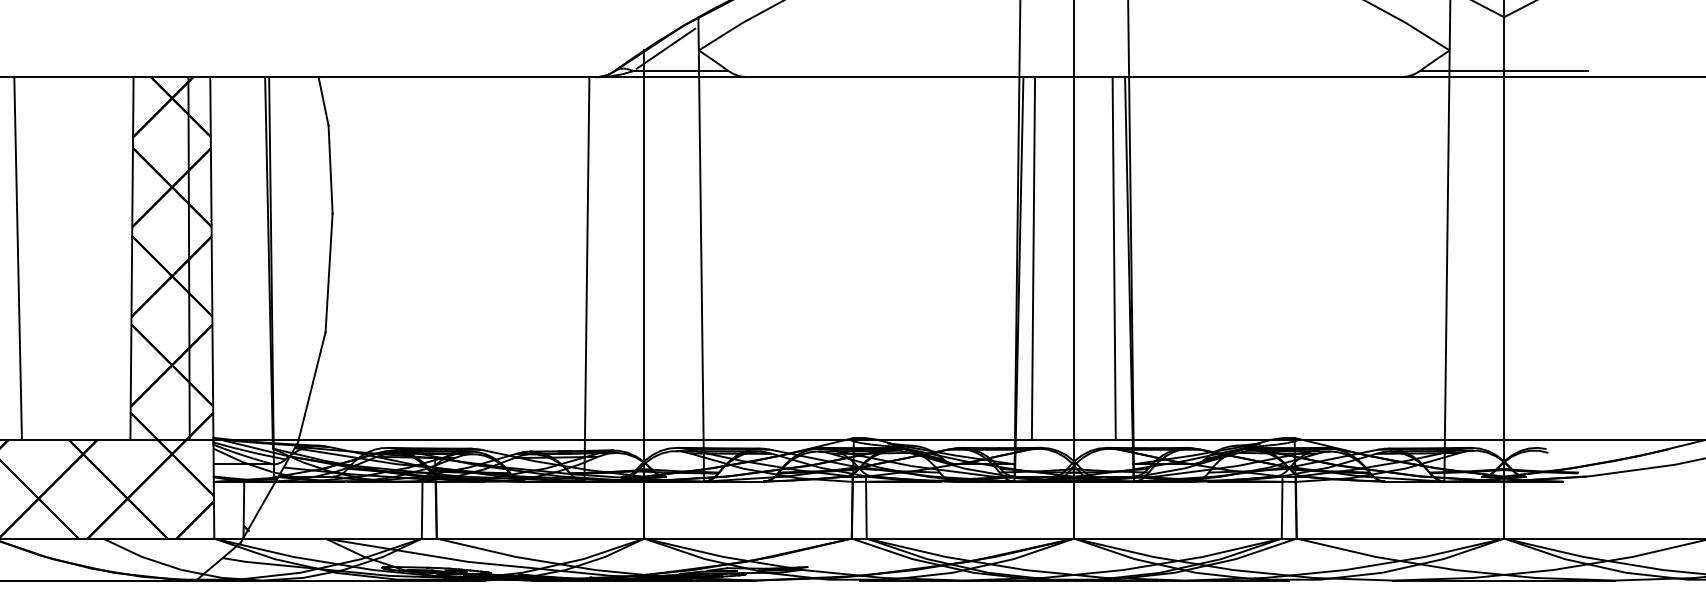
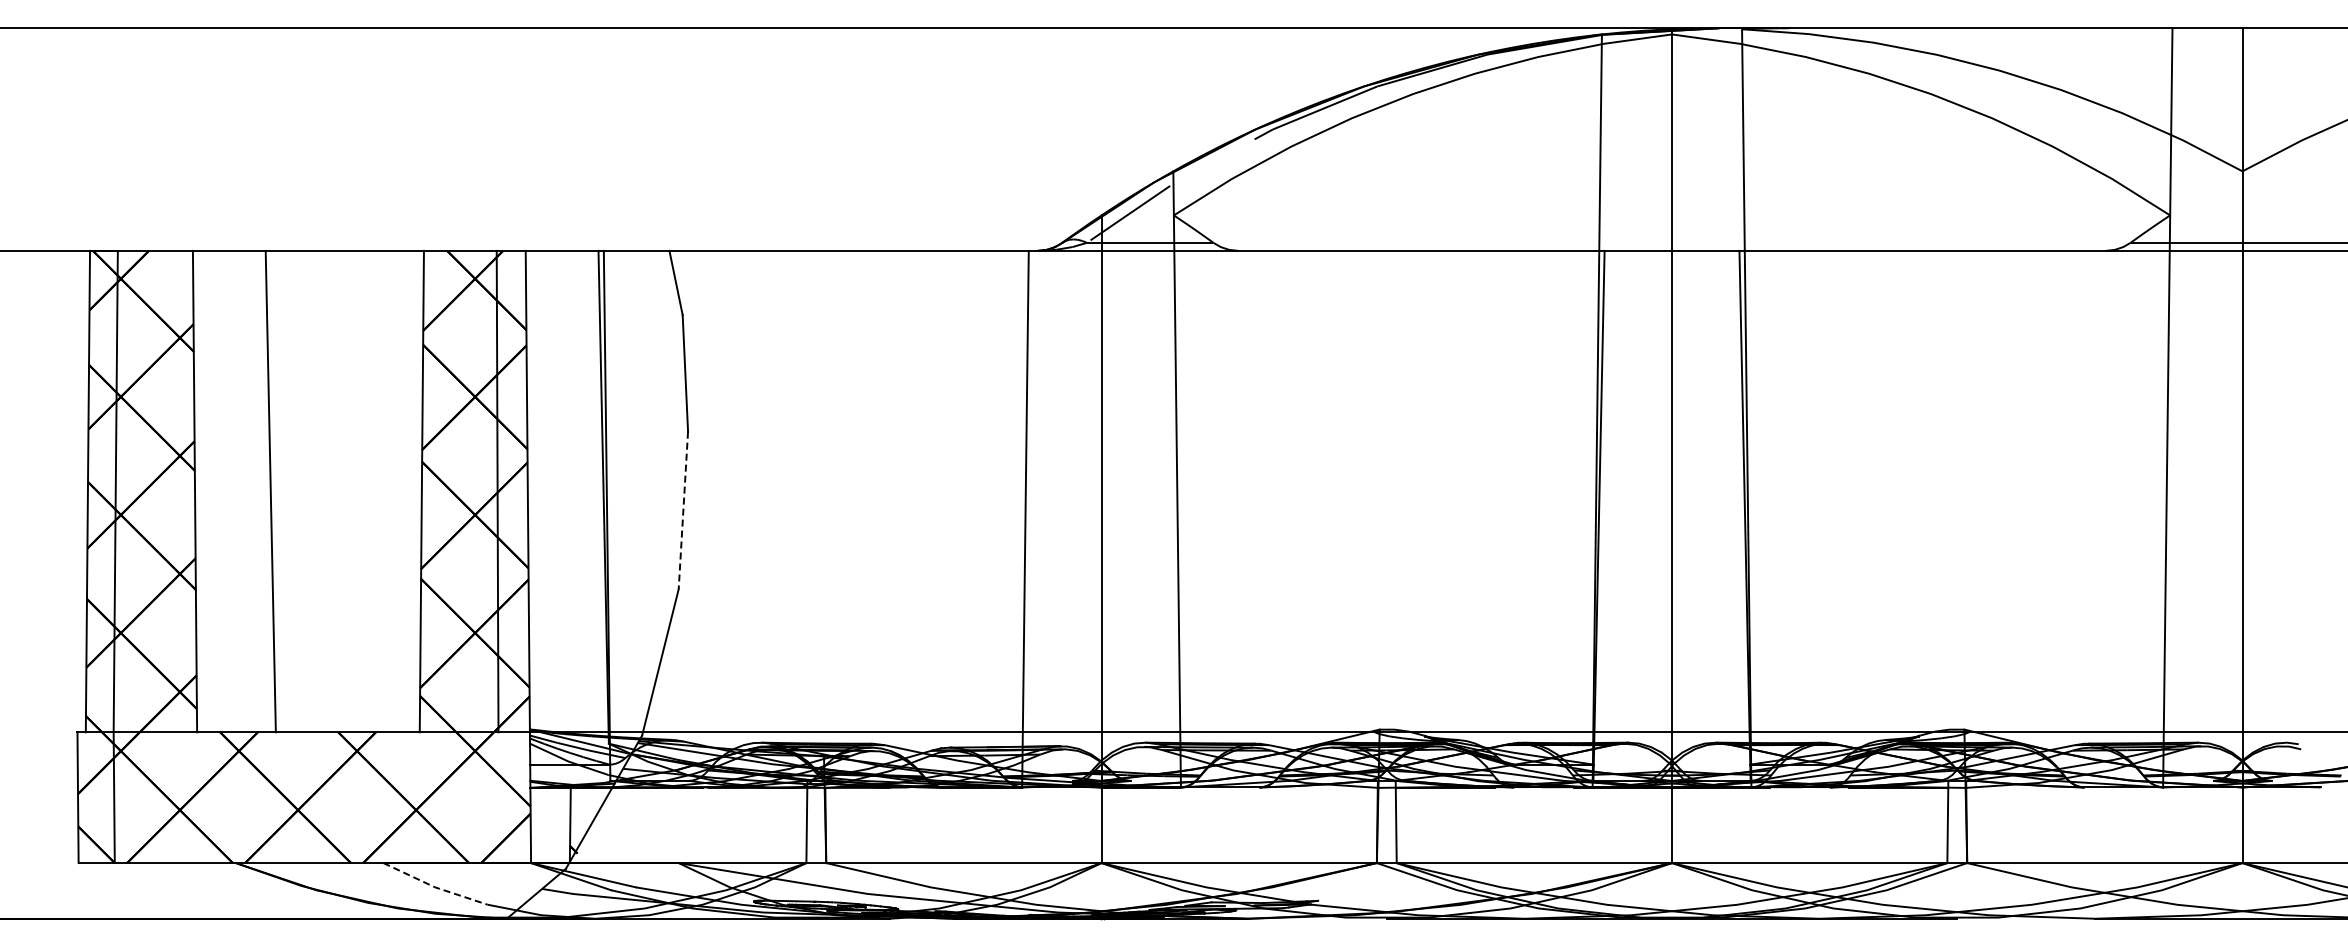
line: (1033, 258) -> (1617, 491), removed
line: (1113, 258) -> (1724, 491), removed
line: (329, 272) -> (683, 510), solid -> dashed
line: (141, 557) -> (434, 887), solid -> dashed

